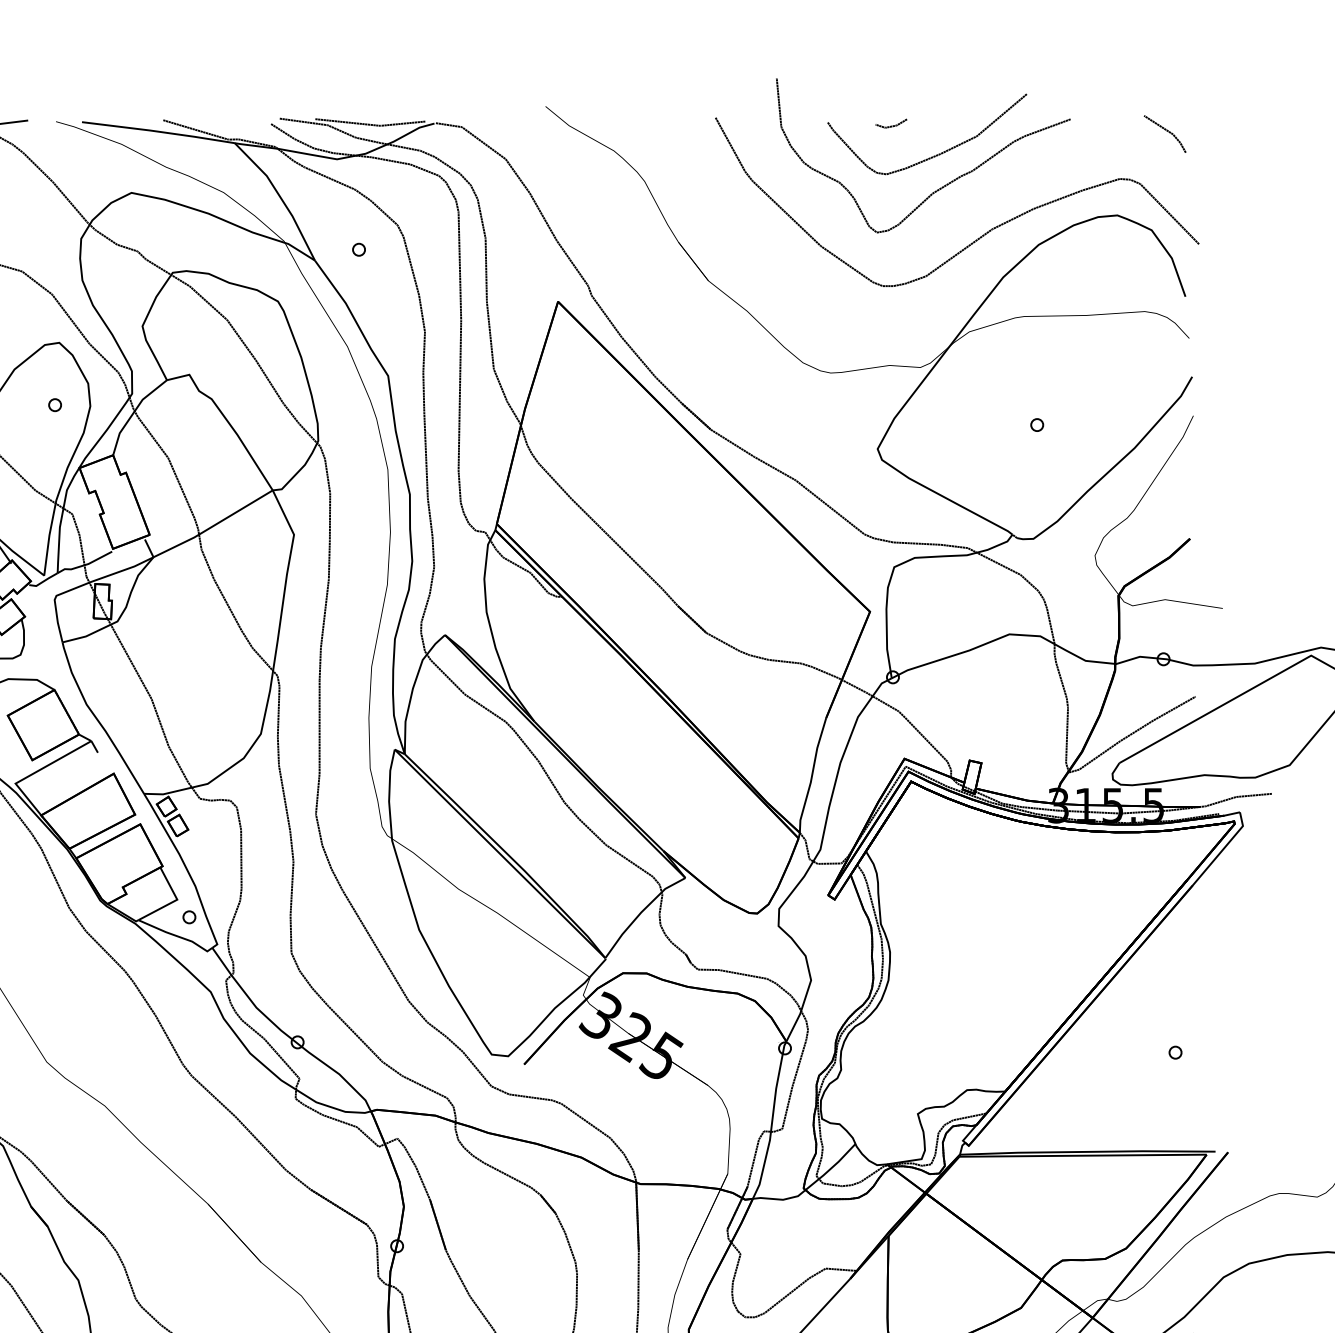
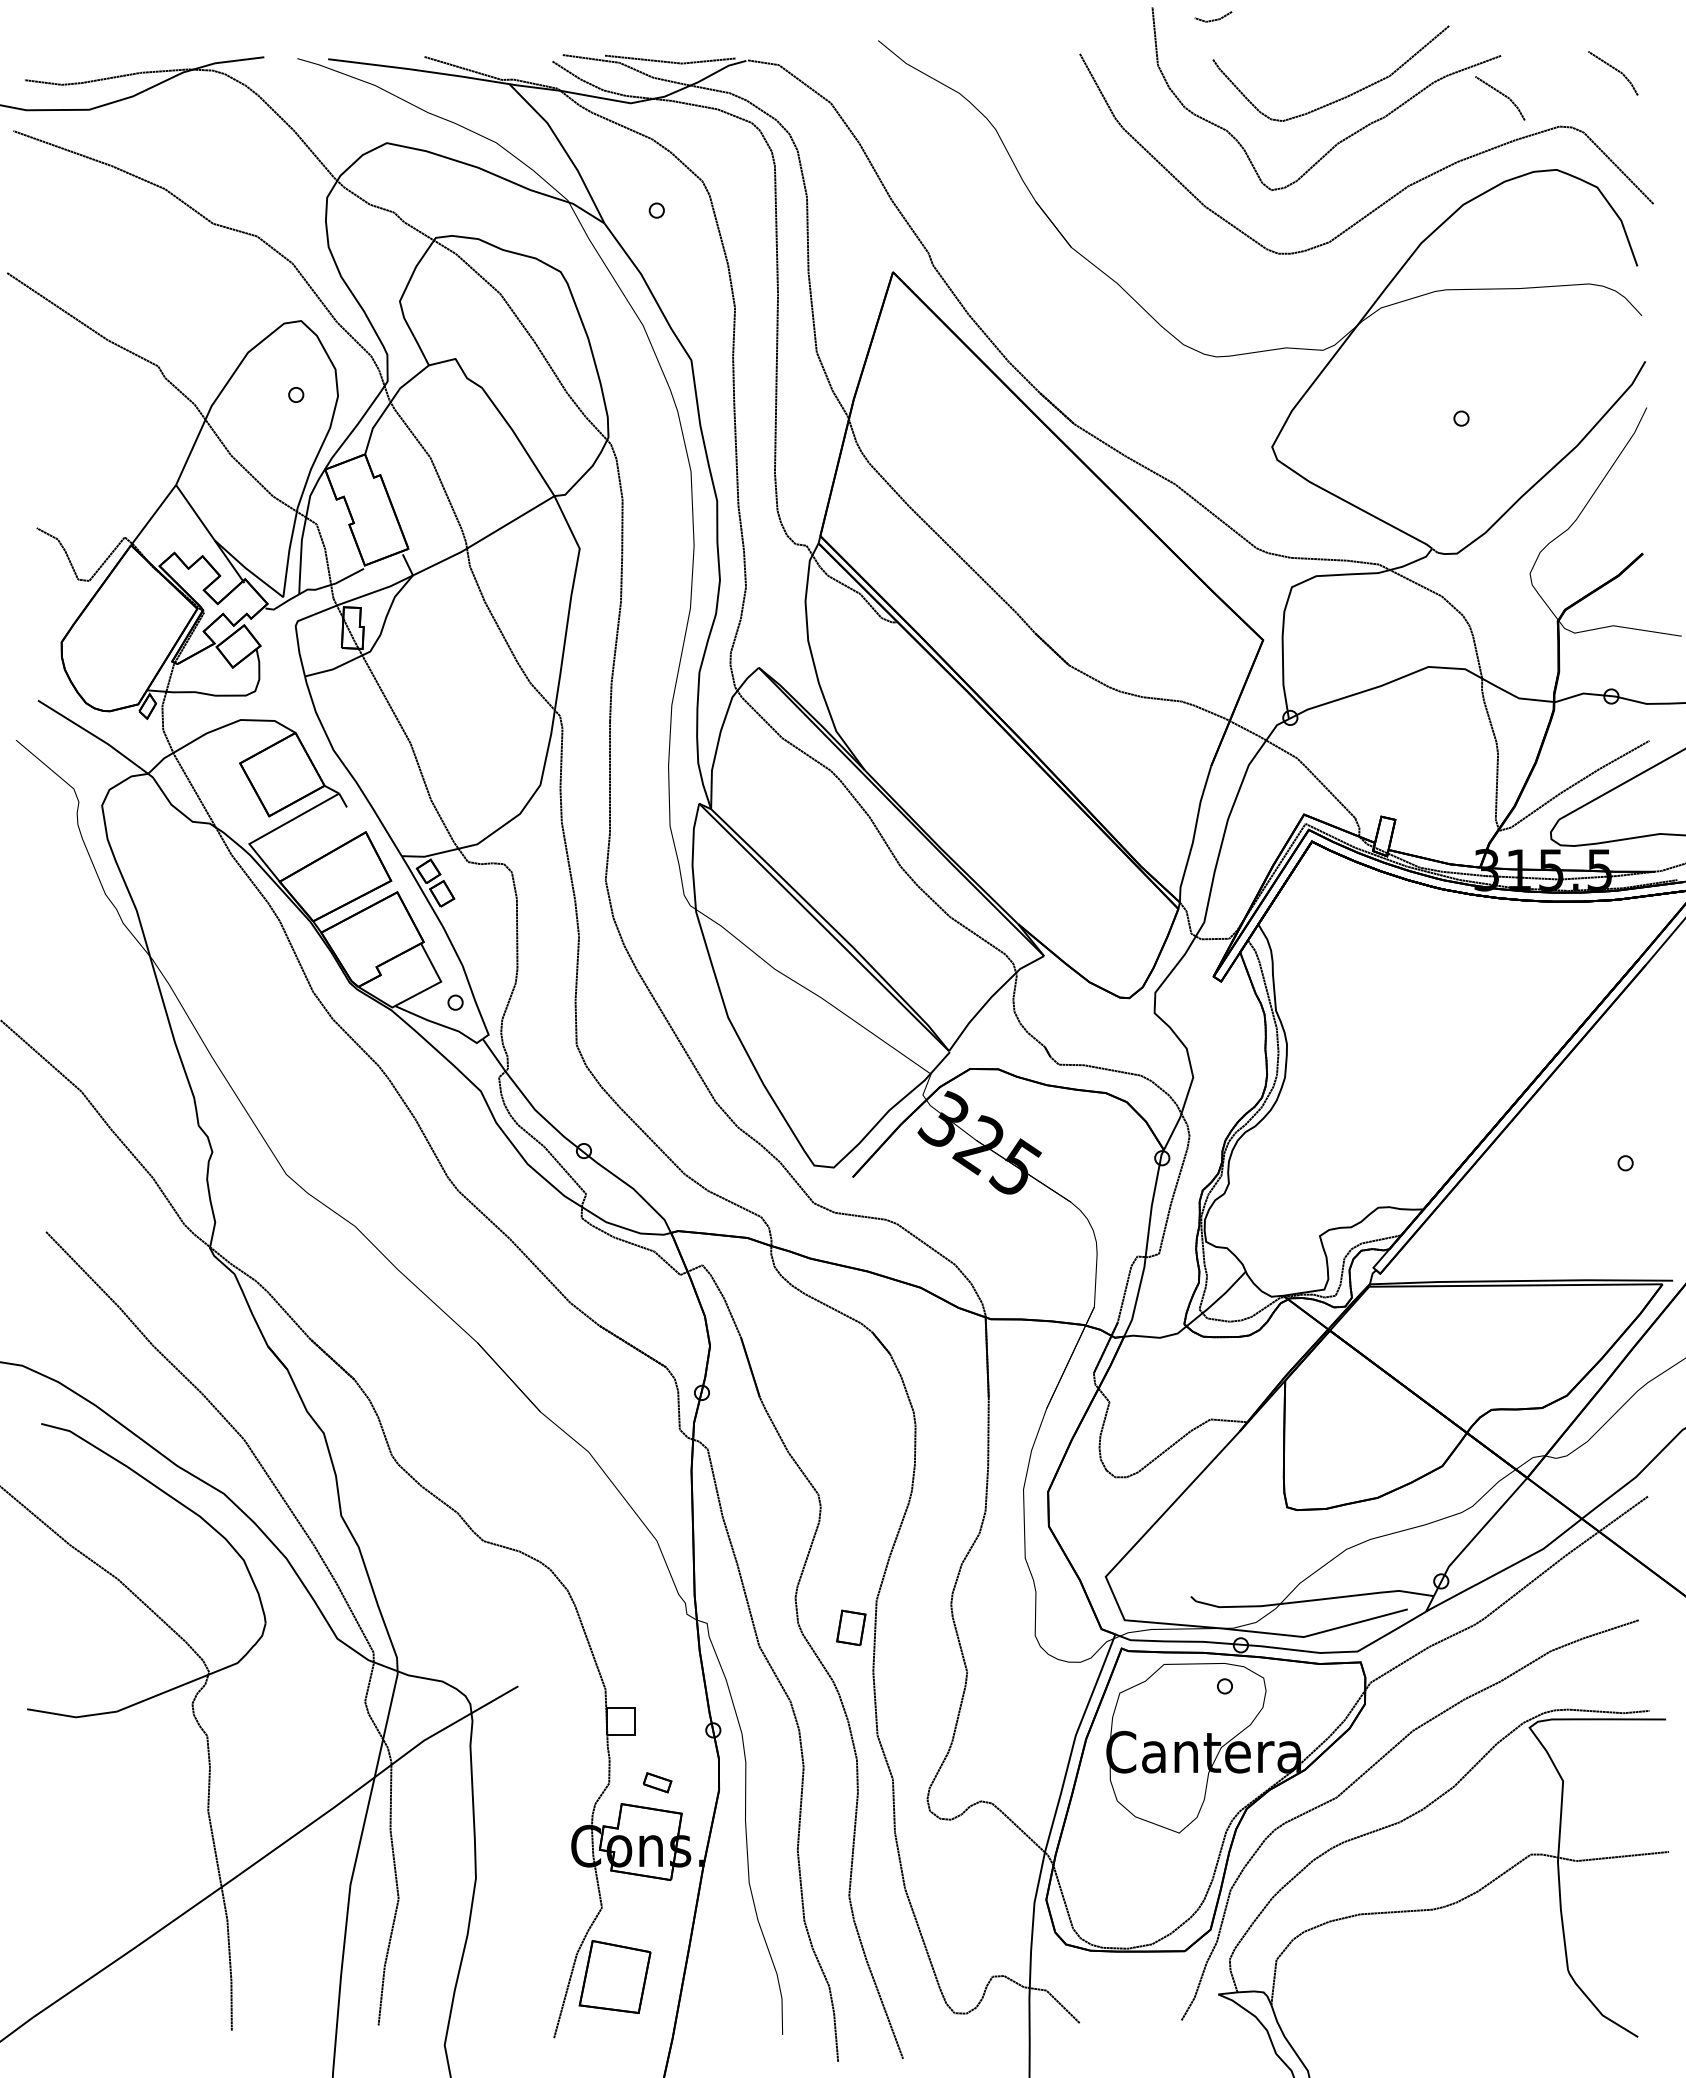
line: (891, 125) -> (1213, 19), moved
line: (1071, 152) -> (1502, 95), added

